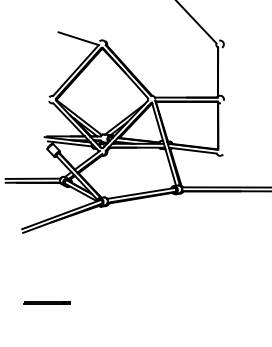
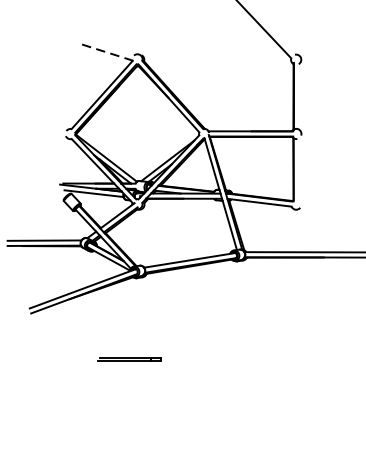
line: (78, 38) -> (105, 51), solid -> dashed
line: (46, 302) -> (128, 358), moved

